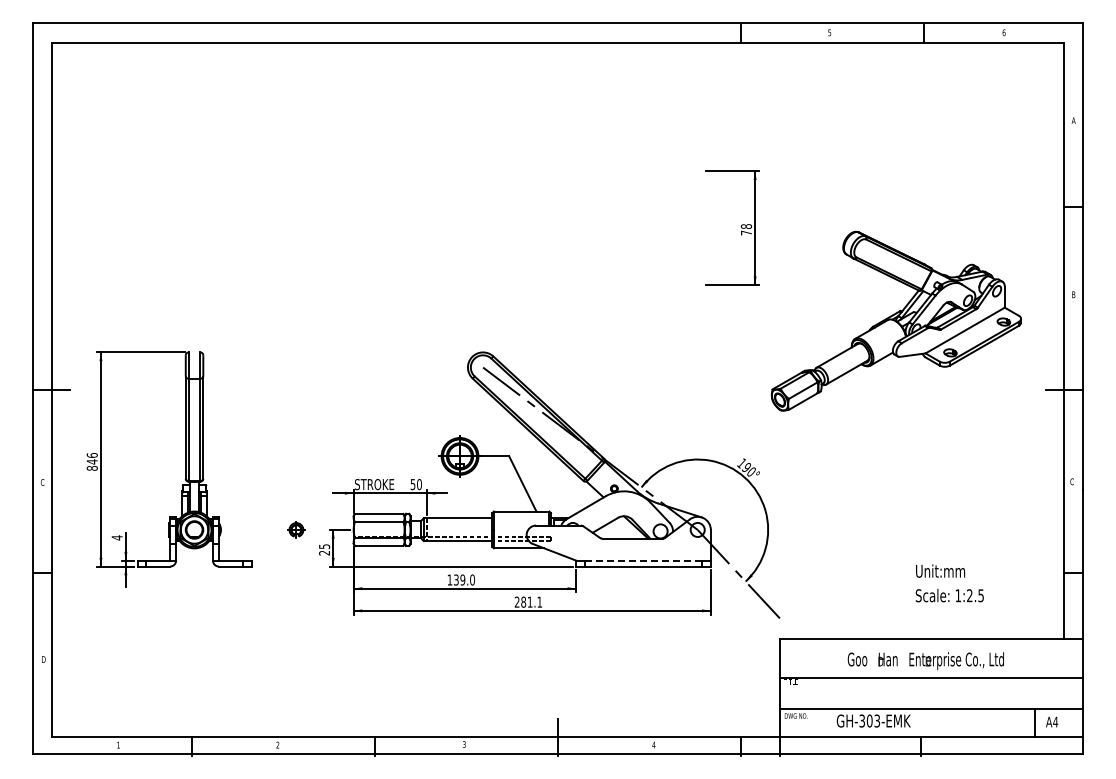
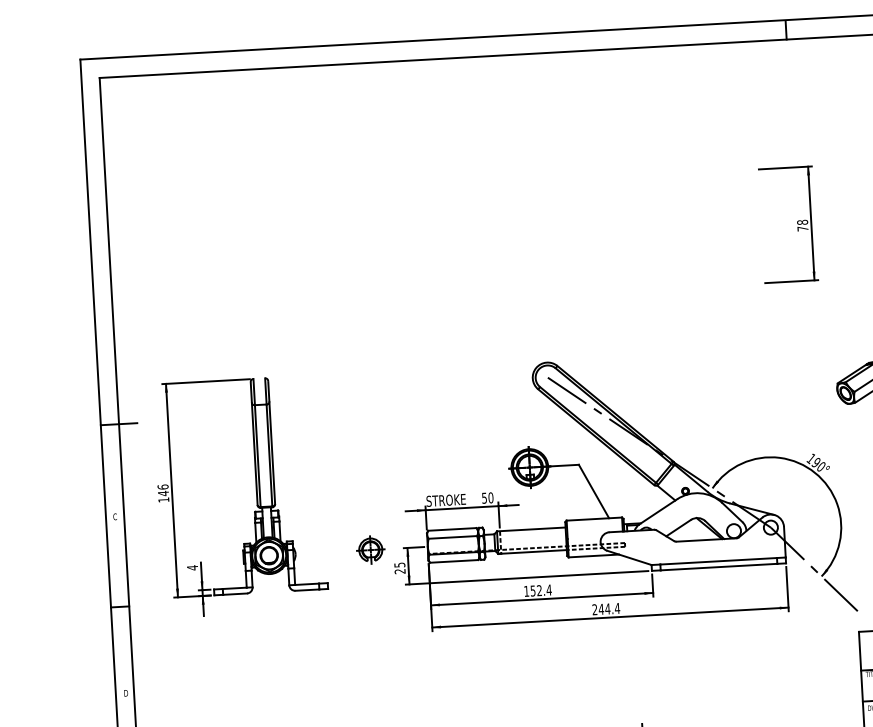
text: (91, 467) -> (162, 499), 846 -> 146
part: (296, 529) -> (370, 549), size x1.67
line: (644, 560) -> (719, 561), dashed -> solid
text: (464, 579) -> (541, 590), 139.0 -> 152.4
text: (531, 601) -> (609, 608), 281.1 -> 244.4

